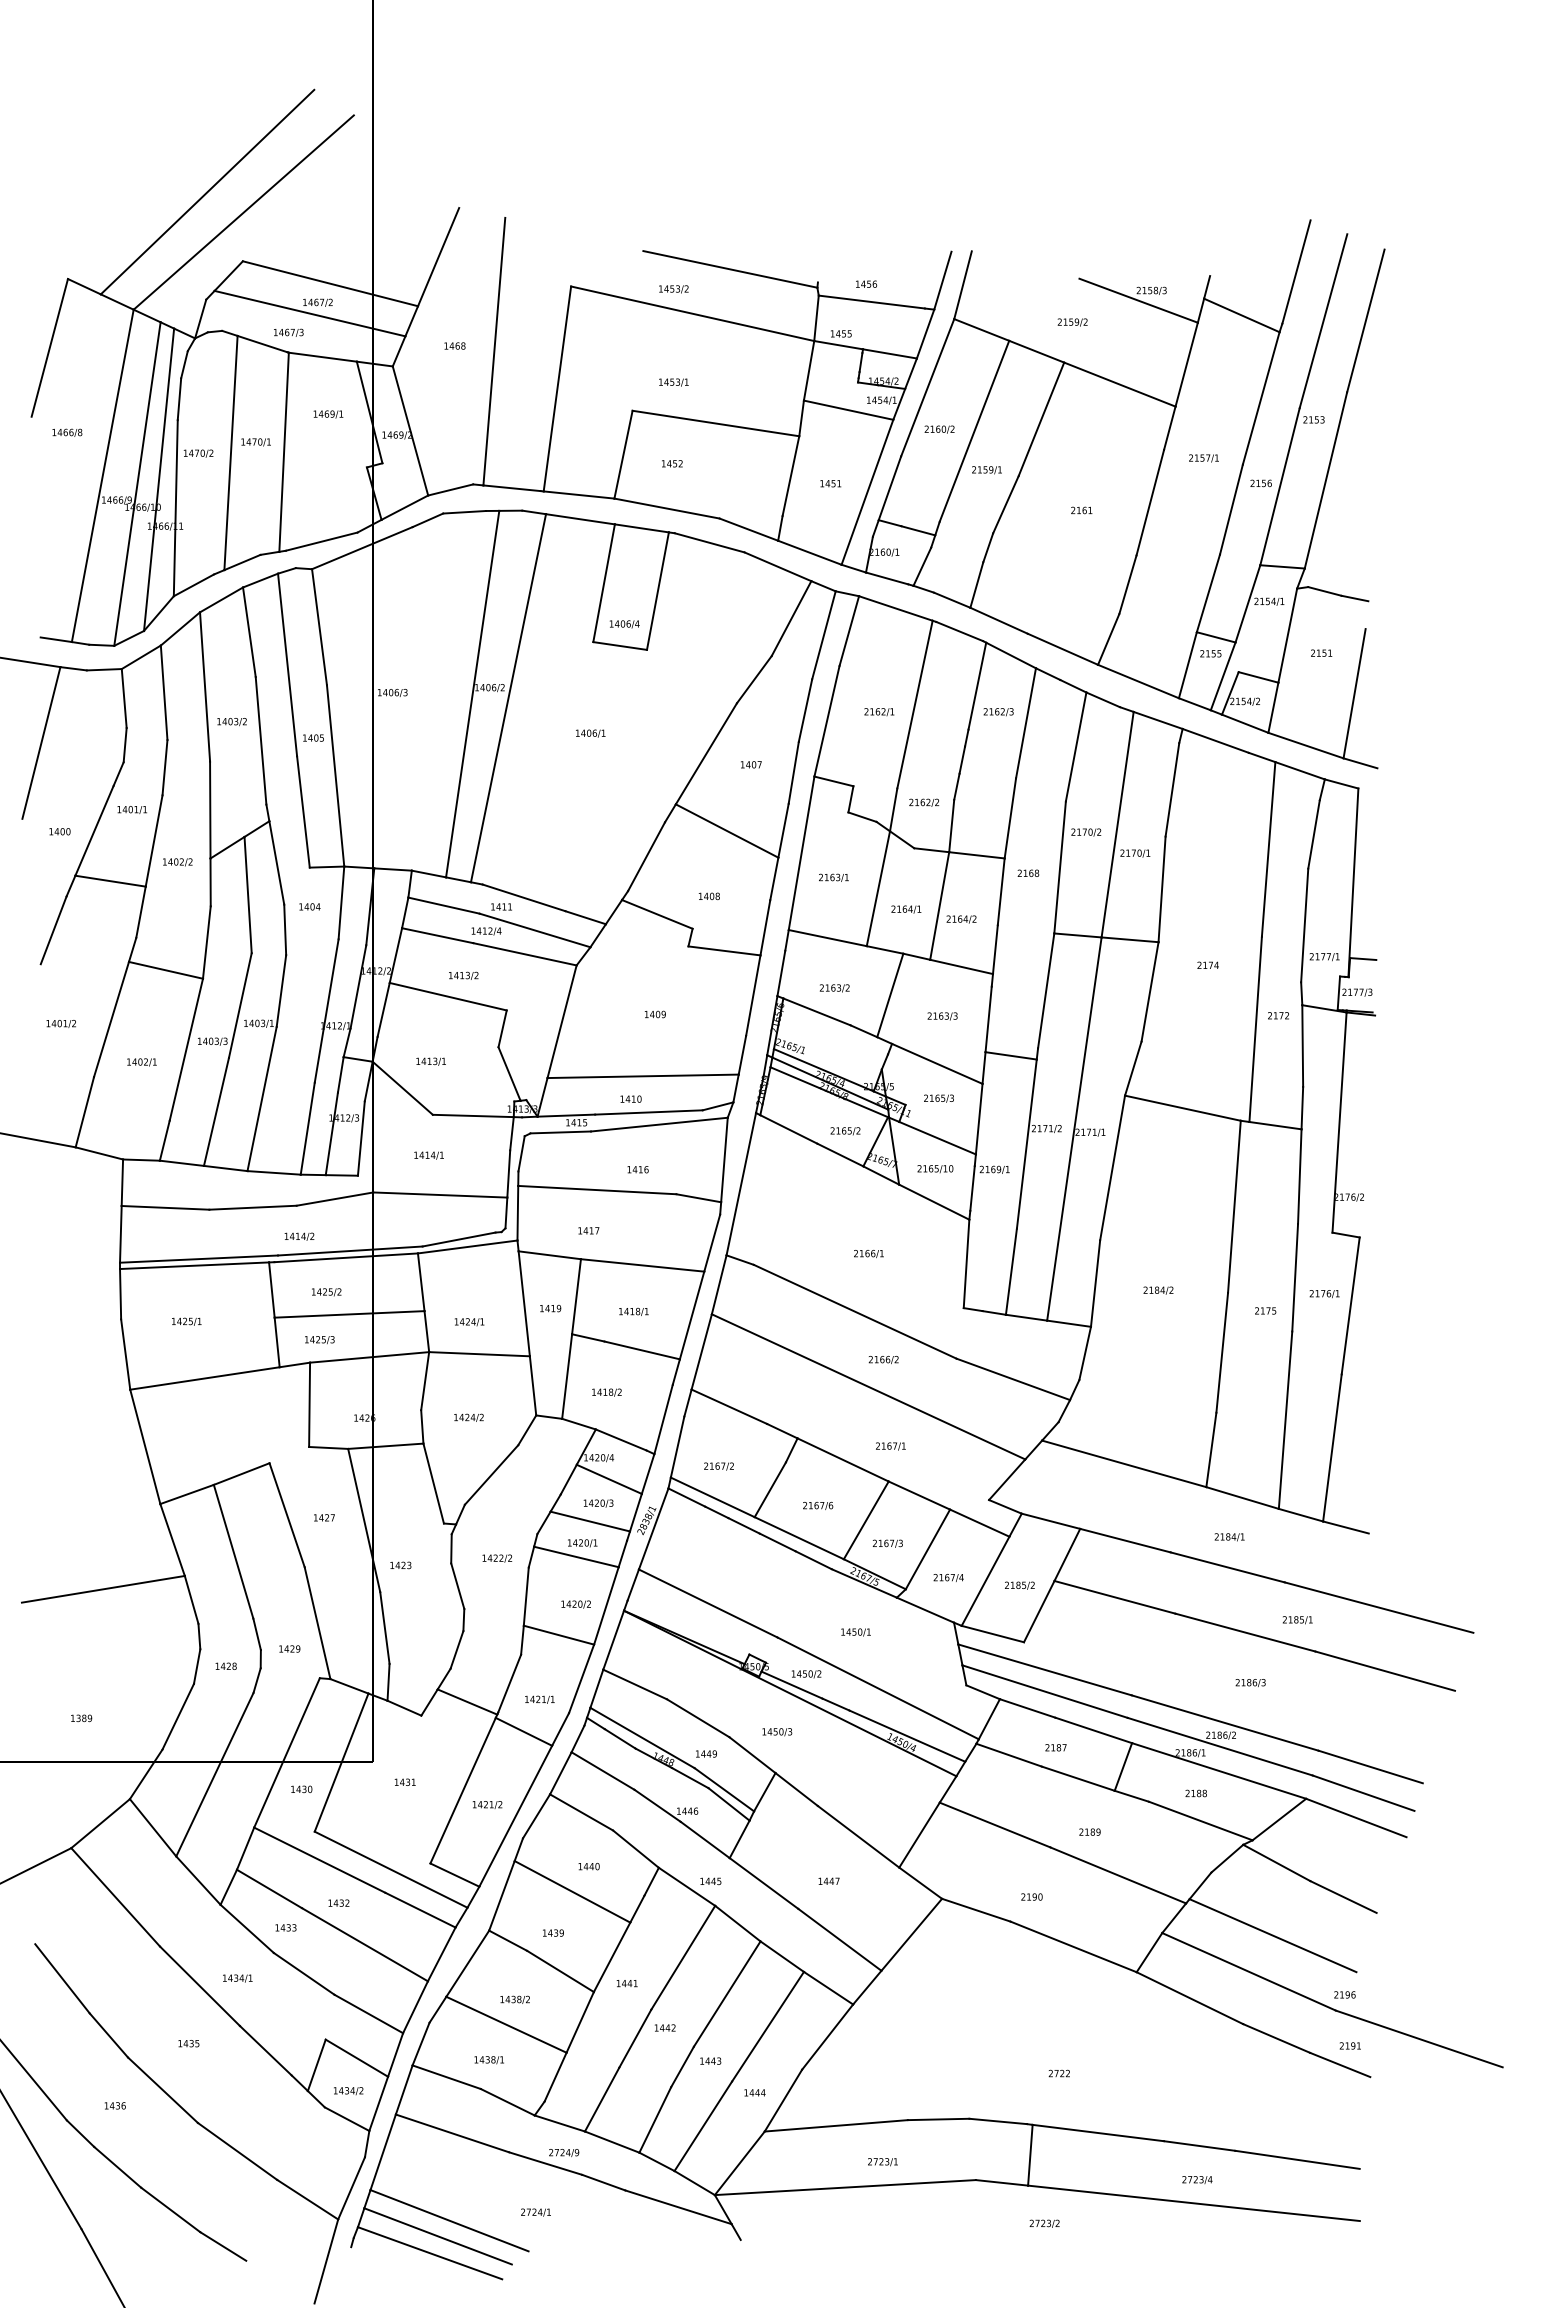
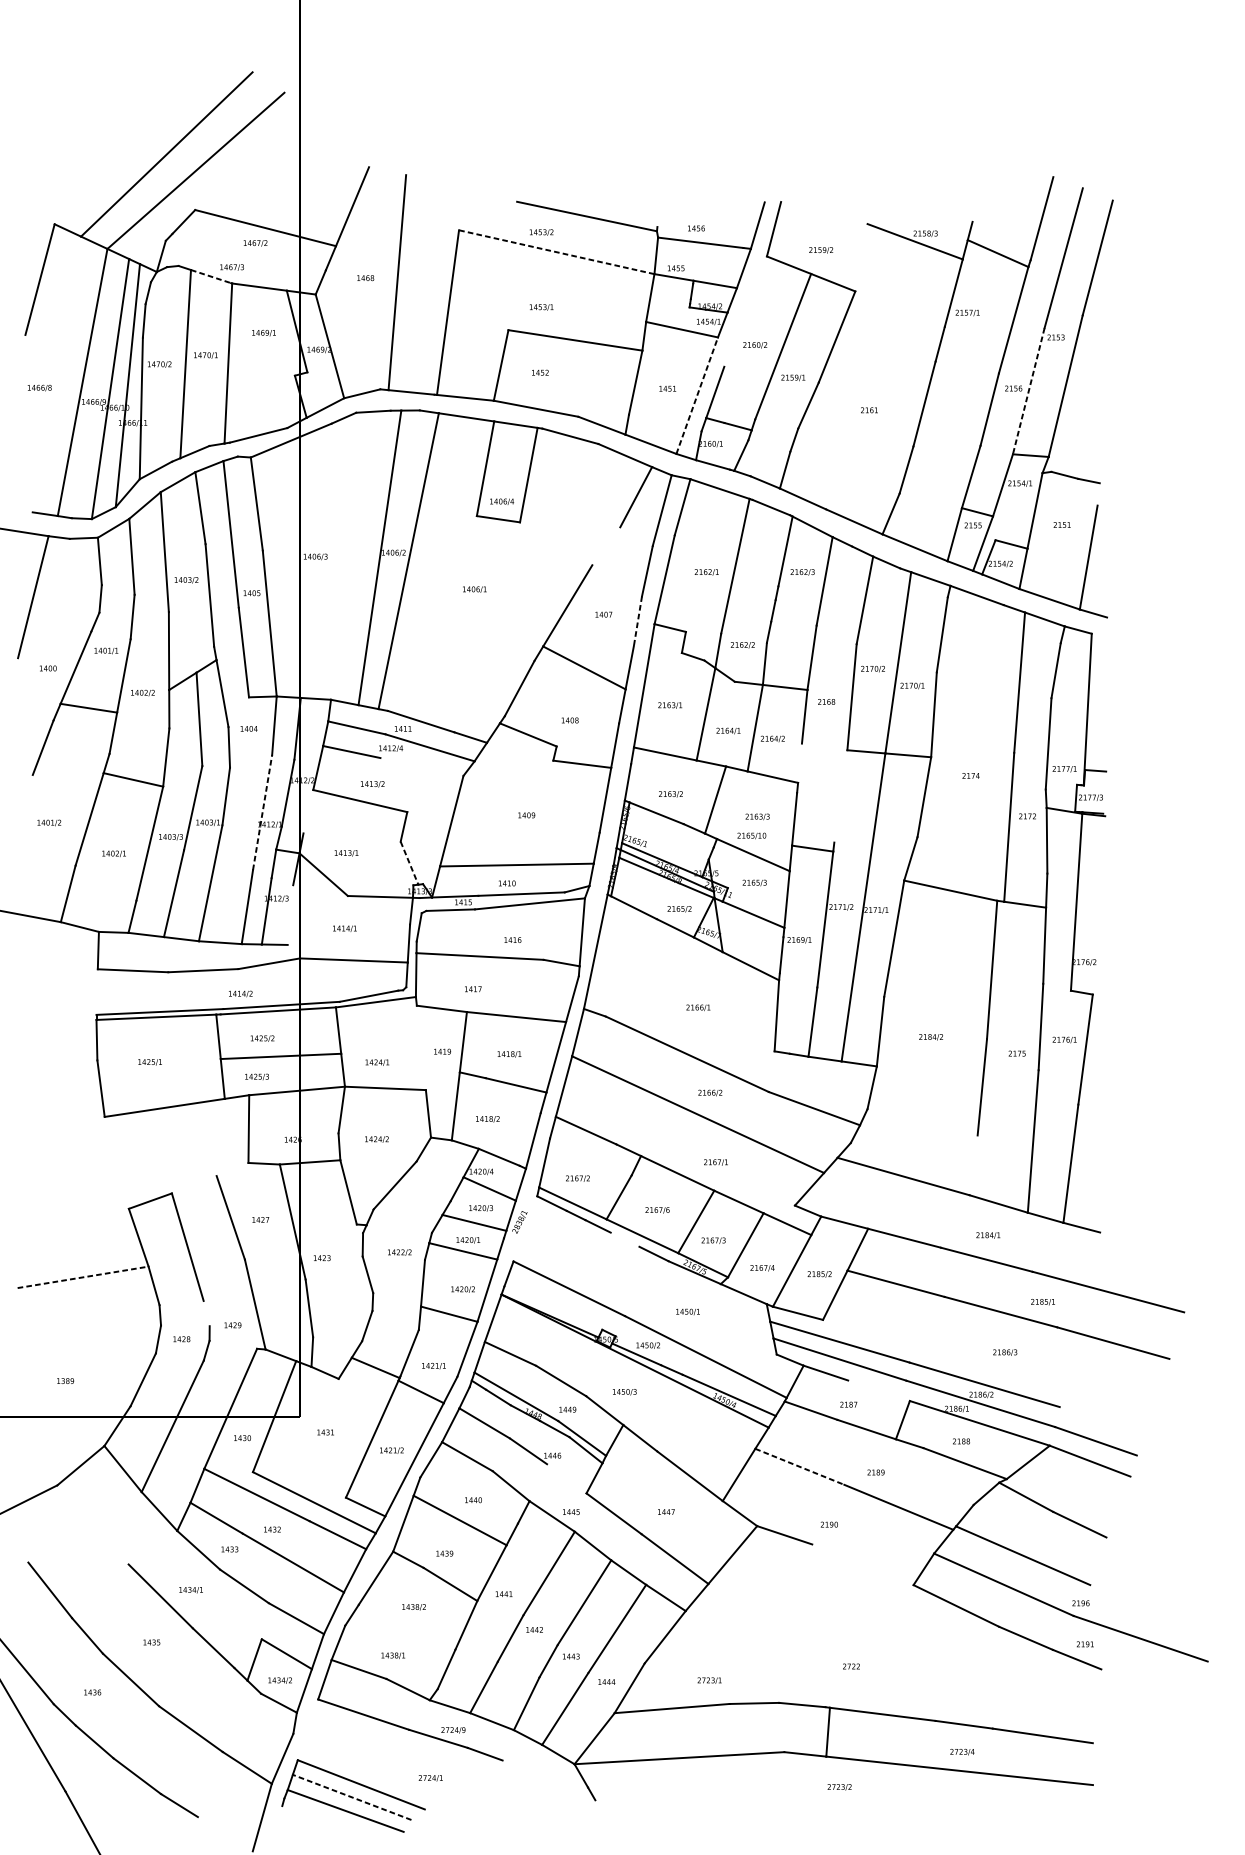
line: (309, 313) -> (248, 251), removed
line: (692, 313) -> (556, 251), solid -> dashed
text: (1072, 322) -> (821, 250), moved
line: (263, 344) -> (211, 276), solid -> dashed
line: (1119, 384) -> (899, 309), removed
line: (927, 387) -> (745, 311), removed
text: (67, 432) -> (39, 387), moved
text: (1203, 458) -> (967, 313), moved
line: (1280, 486) -> (1029, 391), solid -> dashed
line: (867, 492) -> (697, 395), solid -> dashed
line: (753, 679) -> (605, 546), removed
line: (793, 773) -> (637, 621), solid -> dashed
line: (994, 949) -> (799, 763), removed
line: (524, 954) -> (421, 767), removed
line: (1046, 990) -> (841, 796), removed
line: (383, 1009) -> (308, 811), removed
line: (326, 1010) -> (262, 812), solid -> dashed
line: (509, 1074) -> (409, 863), solid -> dashed
line: (360, 1138) -> (289, 915), removed
text: (935, 1169) -> (751, 836), moved
line: (120, 1234) -> (96, 992), removed
line: (523, 1303) -> (420, 1047), removed
line: (145, 1446) -> (116, 1162), removed
line: (1211, 1449) -> (973, 1164), removed
line: (241, 1473) -> (194, 1184), removed
line: (653, 1528) -> (525, 1228), removed
line: (777, 1542) -> (624, 1239), removed
line: (103, 1589) -> (83, 1277), solid -> dashed
line: (256, 1634) -> (206, 1313), removed
line: (1093, 1730) -> (878, 1390), removed
line: (1370, 1766) -> (1101, 1419), removed
line: (995, 1825) -> (800, 1467), solid -> dashed
line: (704, 1839) -> (566, 1478), removed
line: (115, 1897) -> (92, 1525), removed
line: (1073, 1946) -> (862, 1564), removed
line: (506, 2024) -> (407, 1627), removed
line: (382, 2152) -> (307, 1729), removed
text: (882, 2162) -> (709, 1680), moved
line: (678, 2207) -> (545, 1774), removed
line: (438, 2236) -> (352, 1797), solid -> dashed

